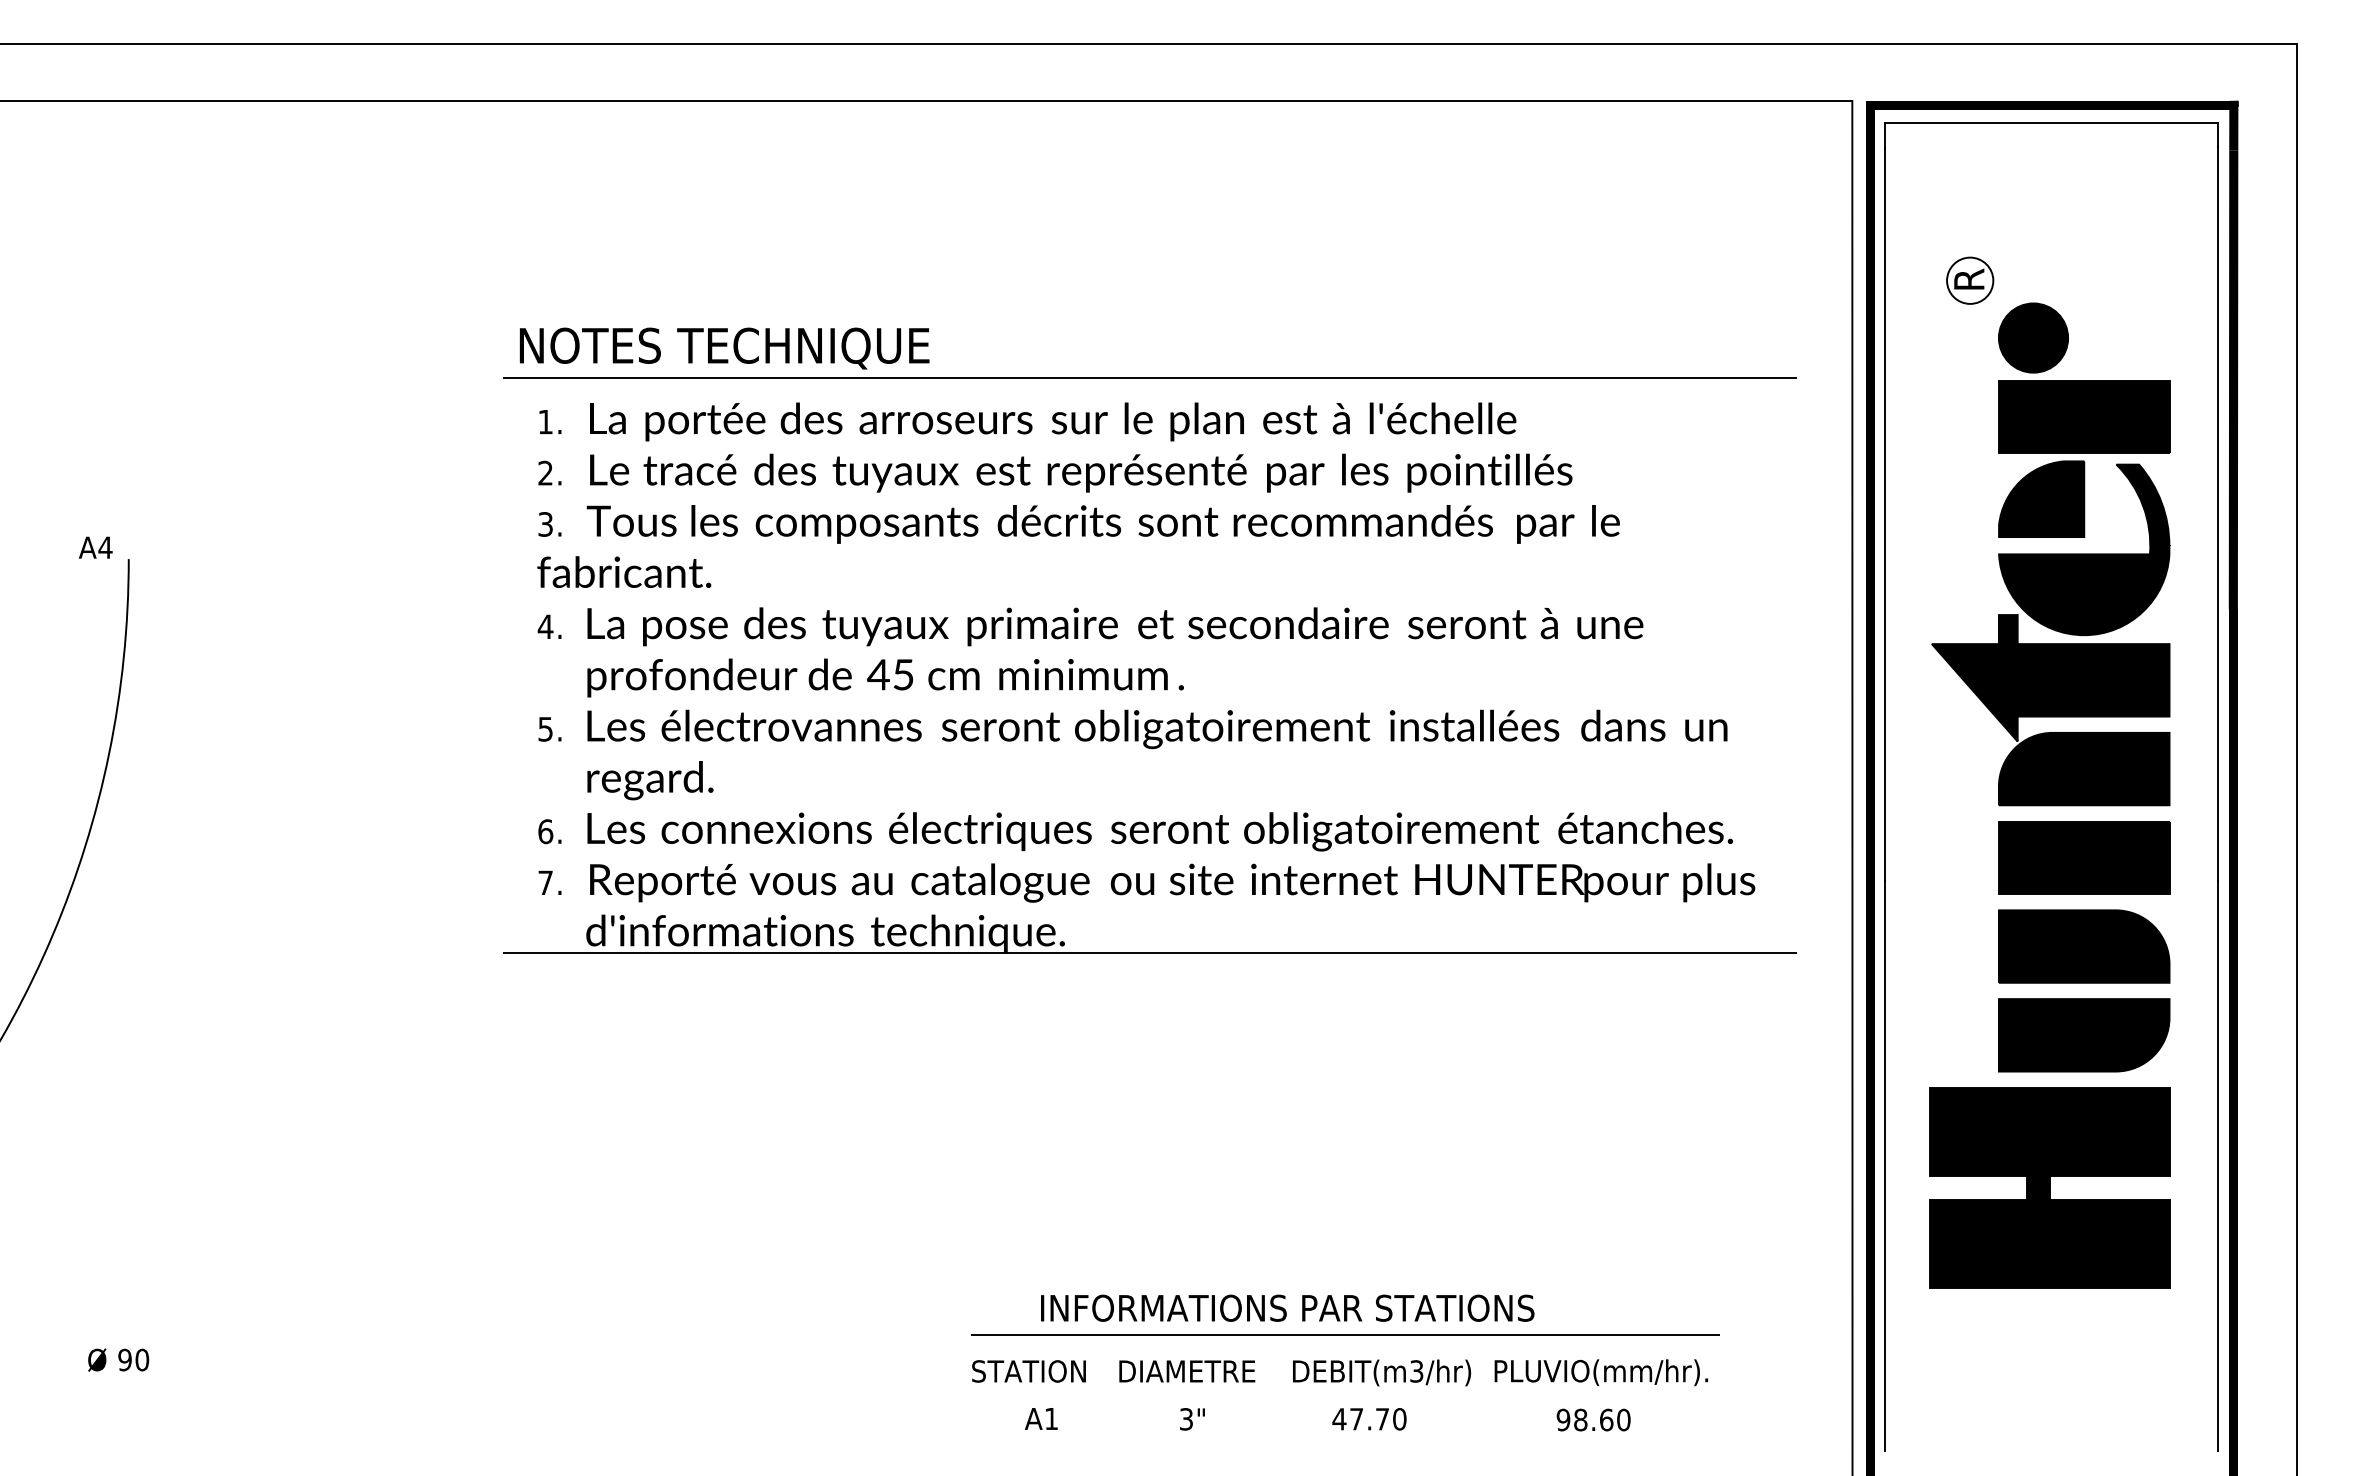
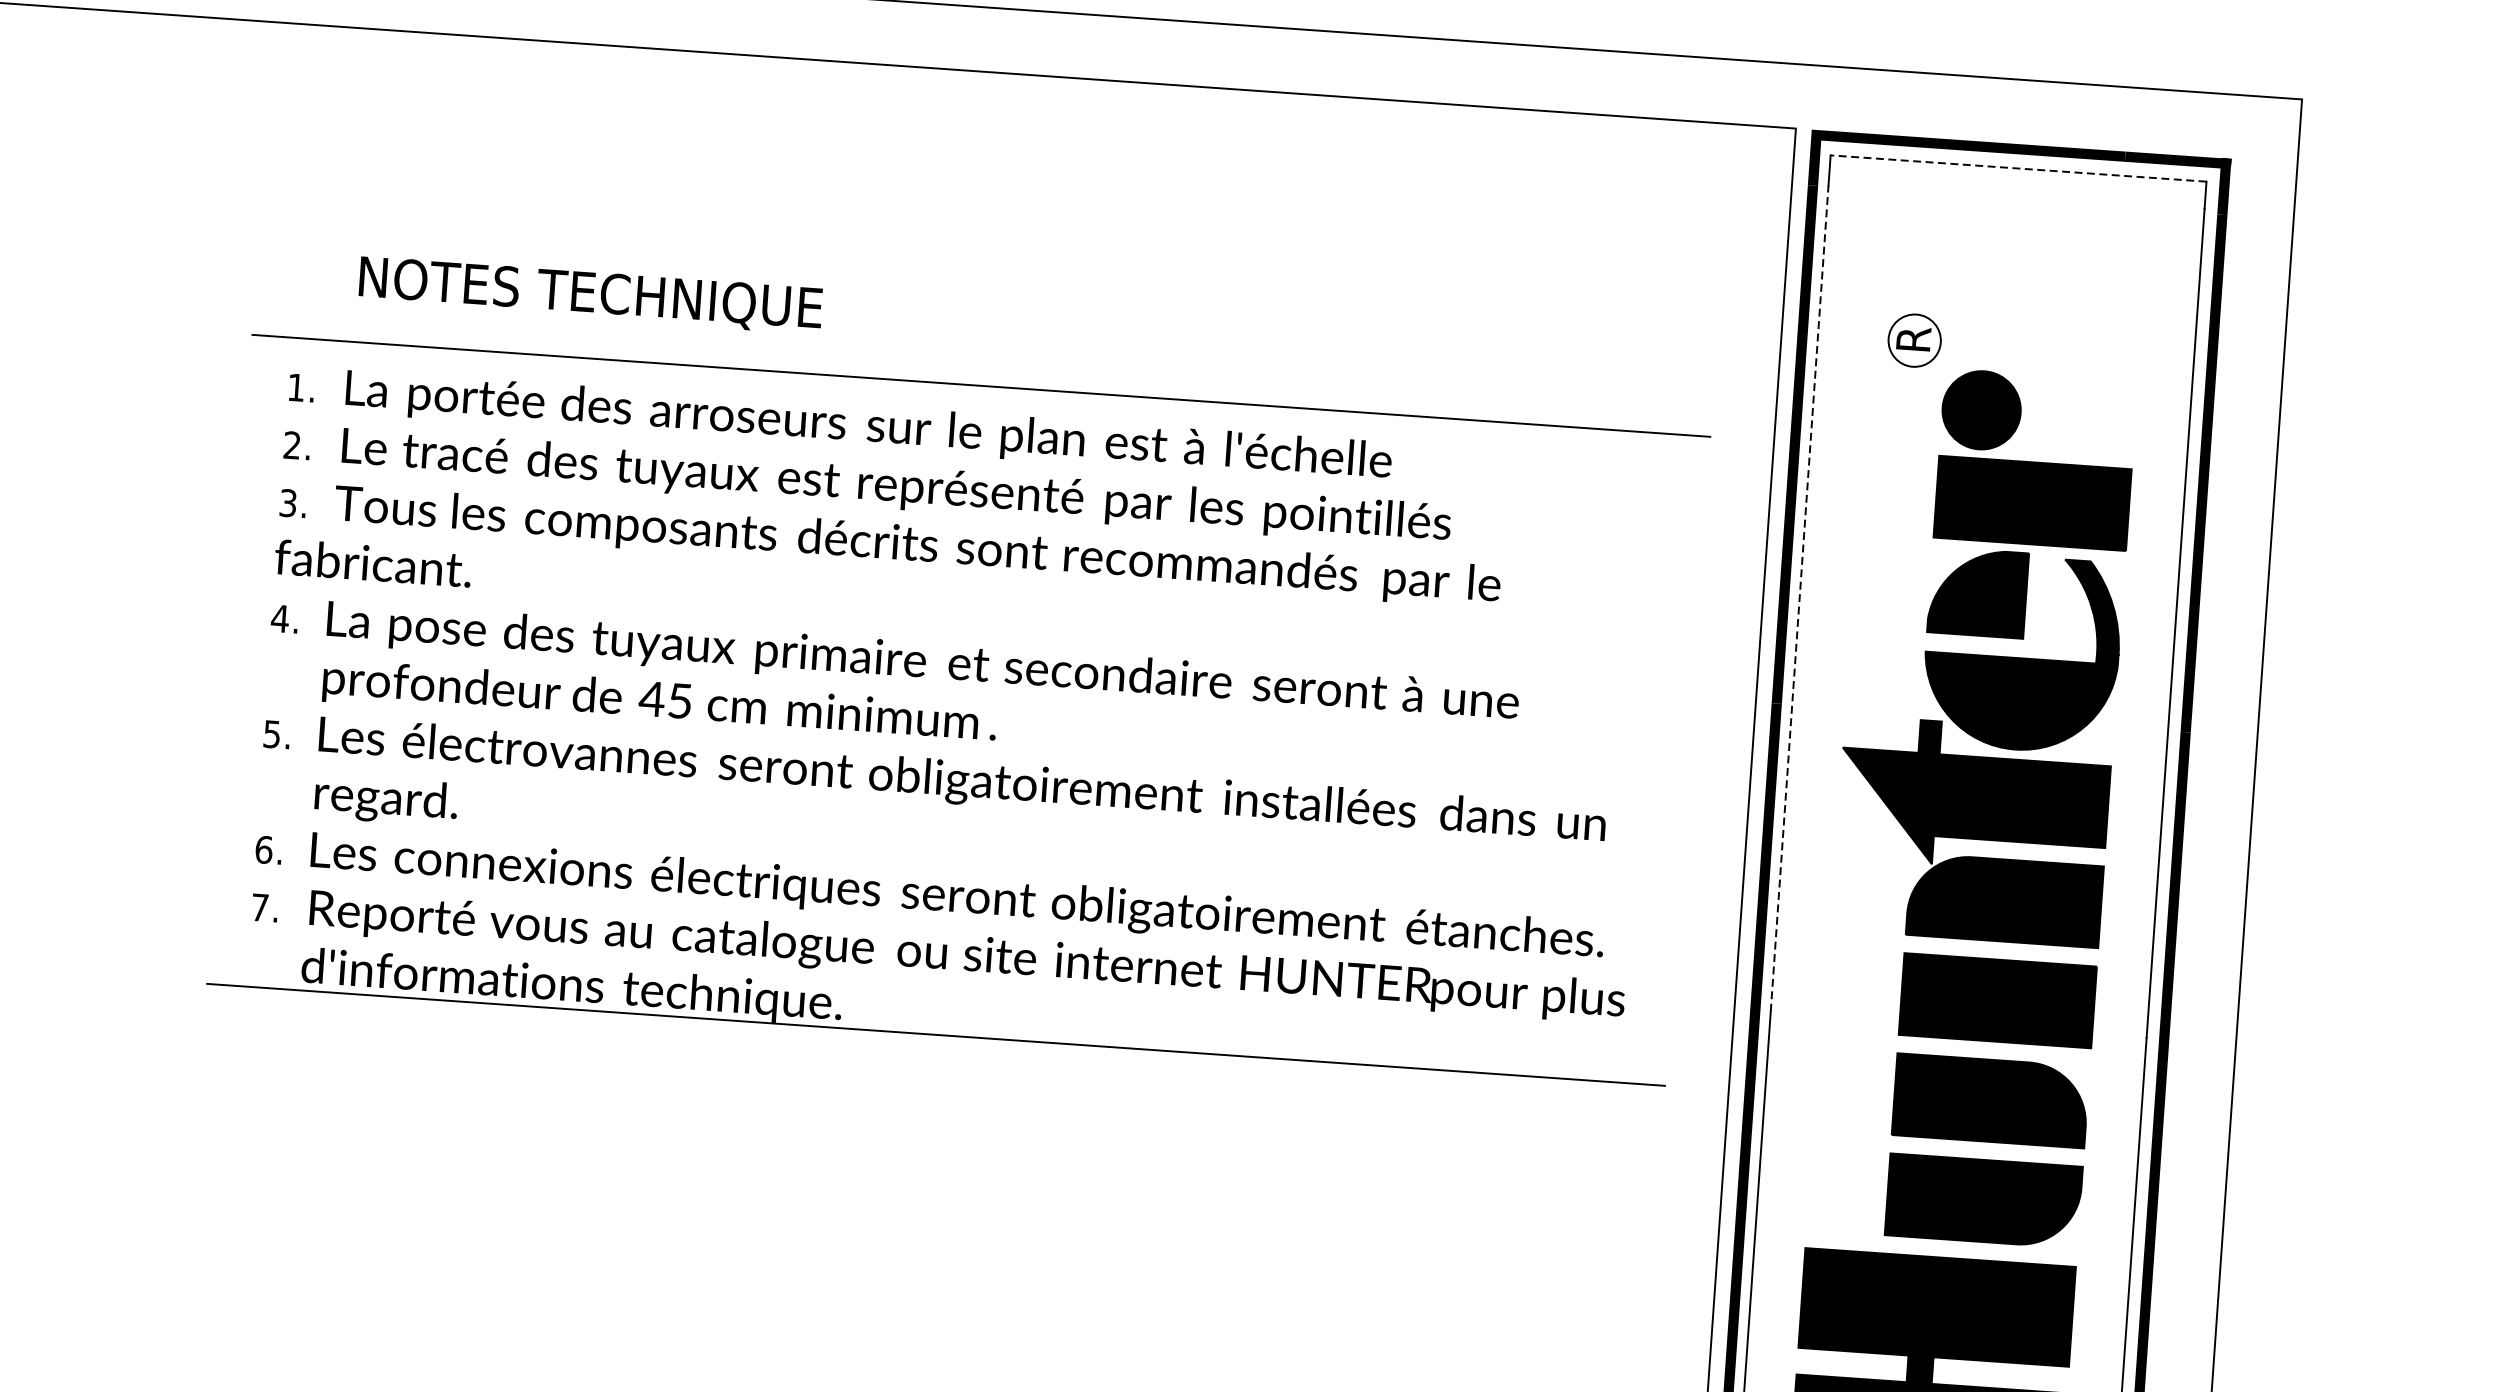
line: (2051, 122) -> (2018, 168), solid -> dashed
text: (724, 348) -> (590, 295), moved
line: (1884, 514) -> (1799, 597), solid -> dashed

